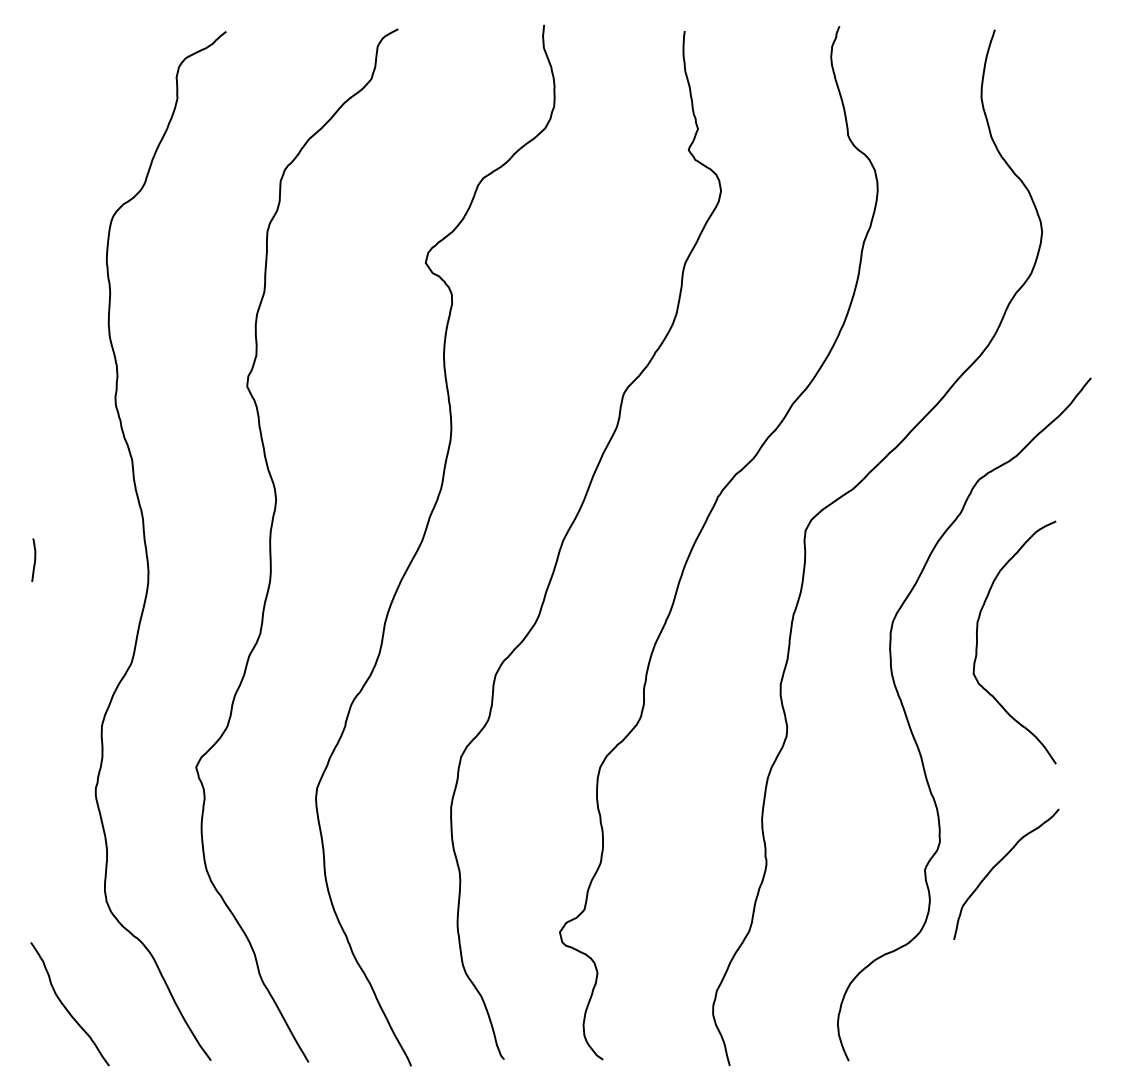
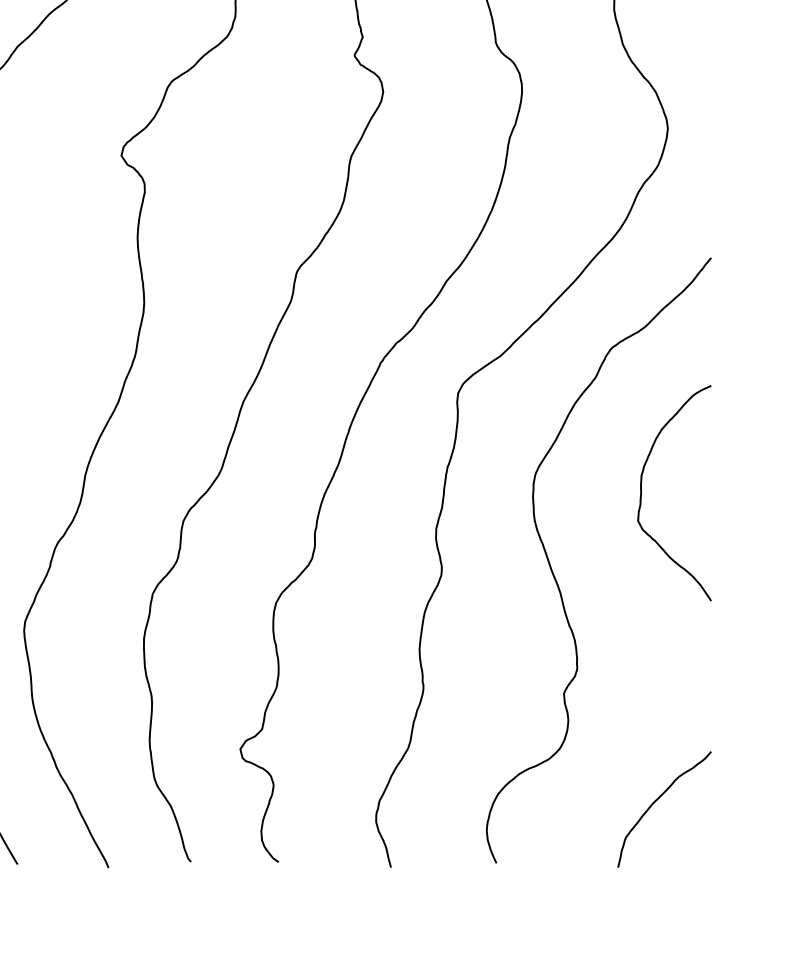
curve: (977, 642) -> (641, 493), moved
curve: (998, 864) -> (657, 800), moved

